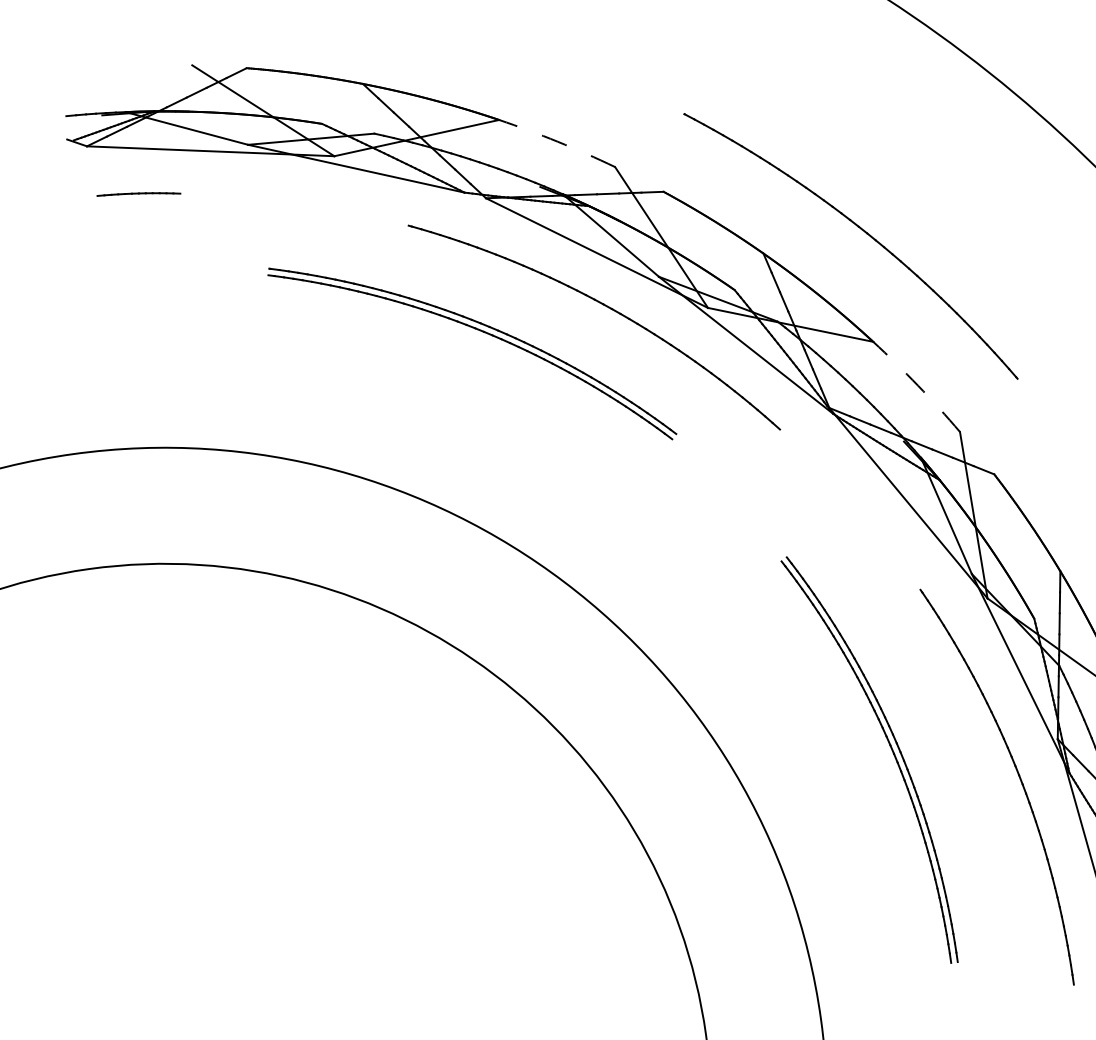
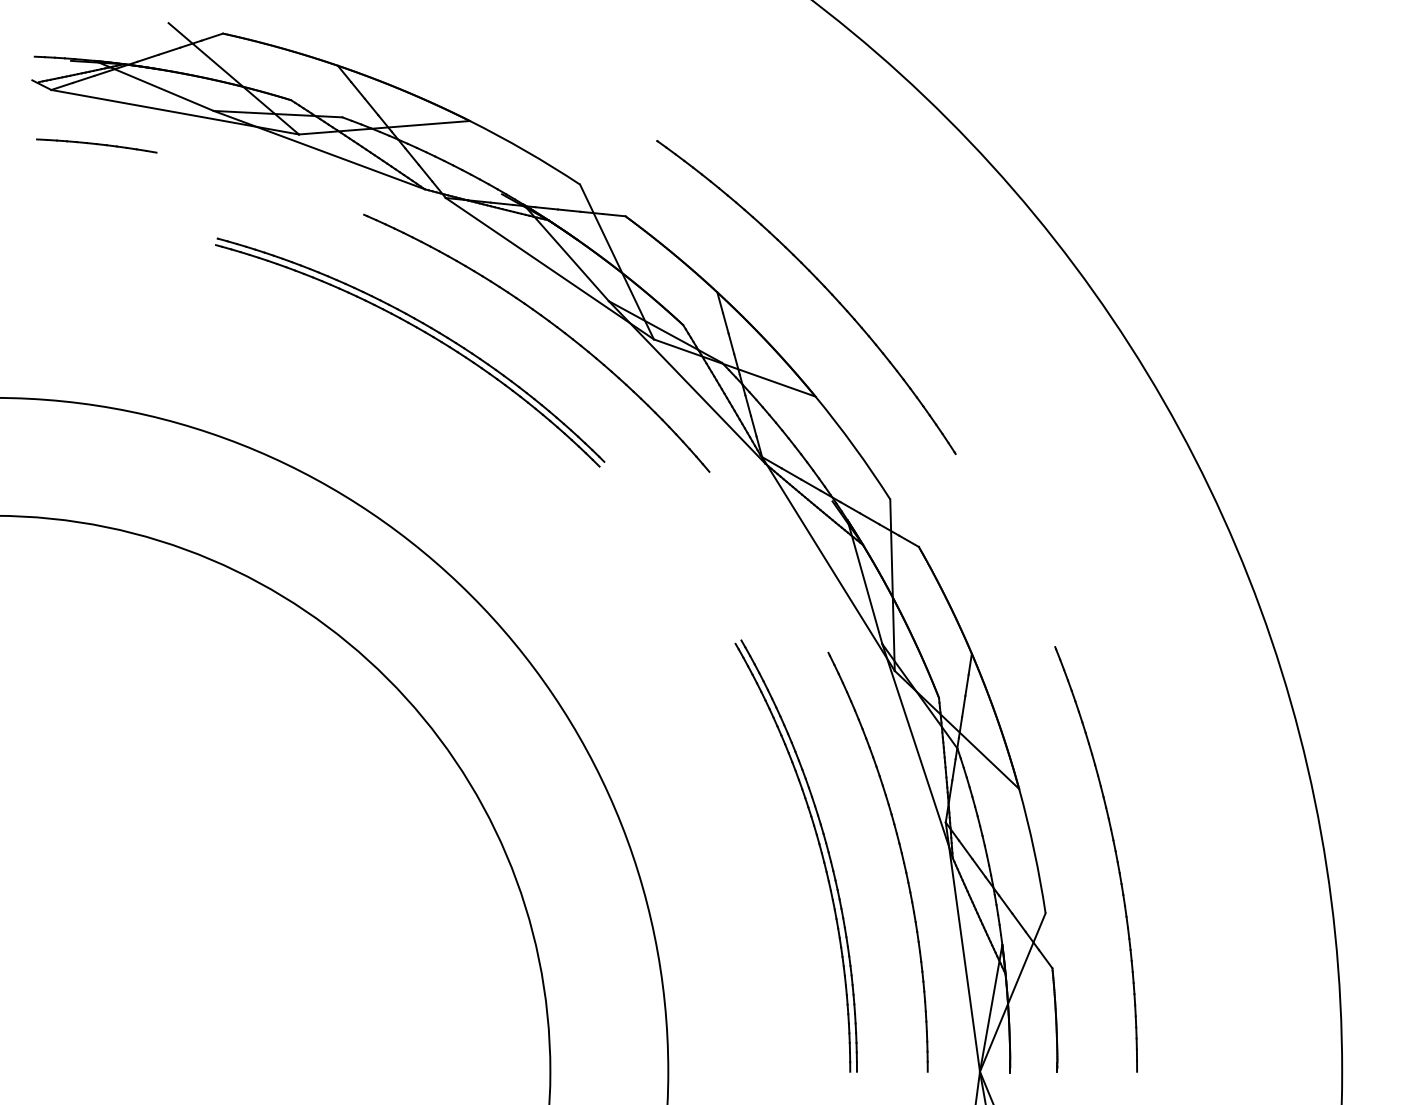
arc: (557, 142) -> (525, 151), dashed -> solid
part: (138, 194) -> (96, 145), size x1.43
arc: (917, 385) -> (854, 446), dashed -> solid
part: (891, 749) -> (819, 848), moved

